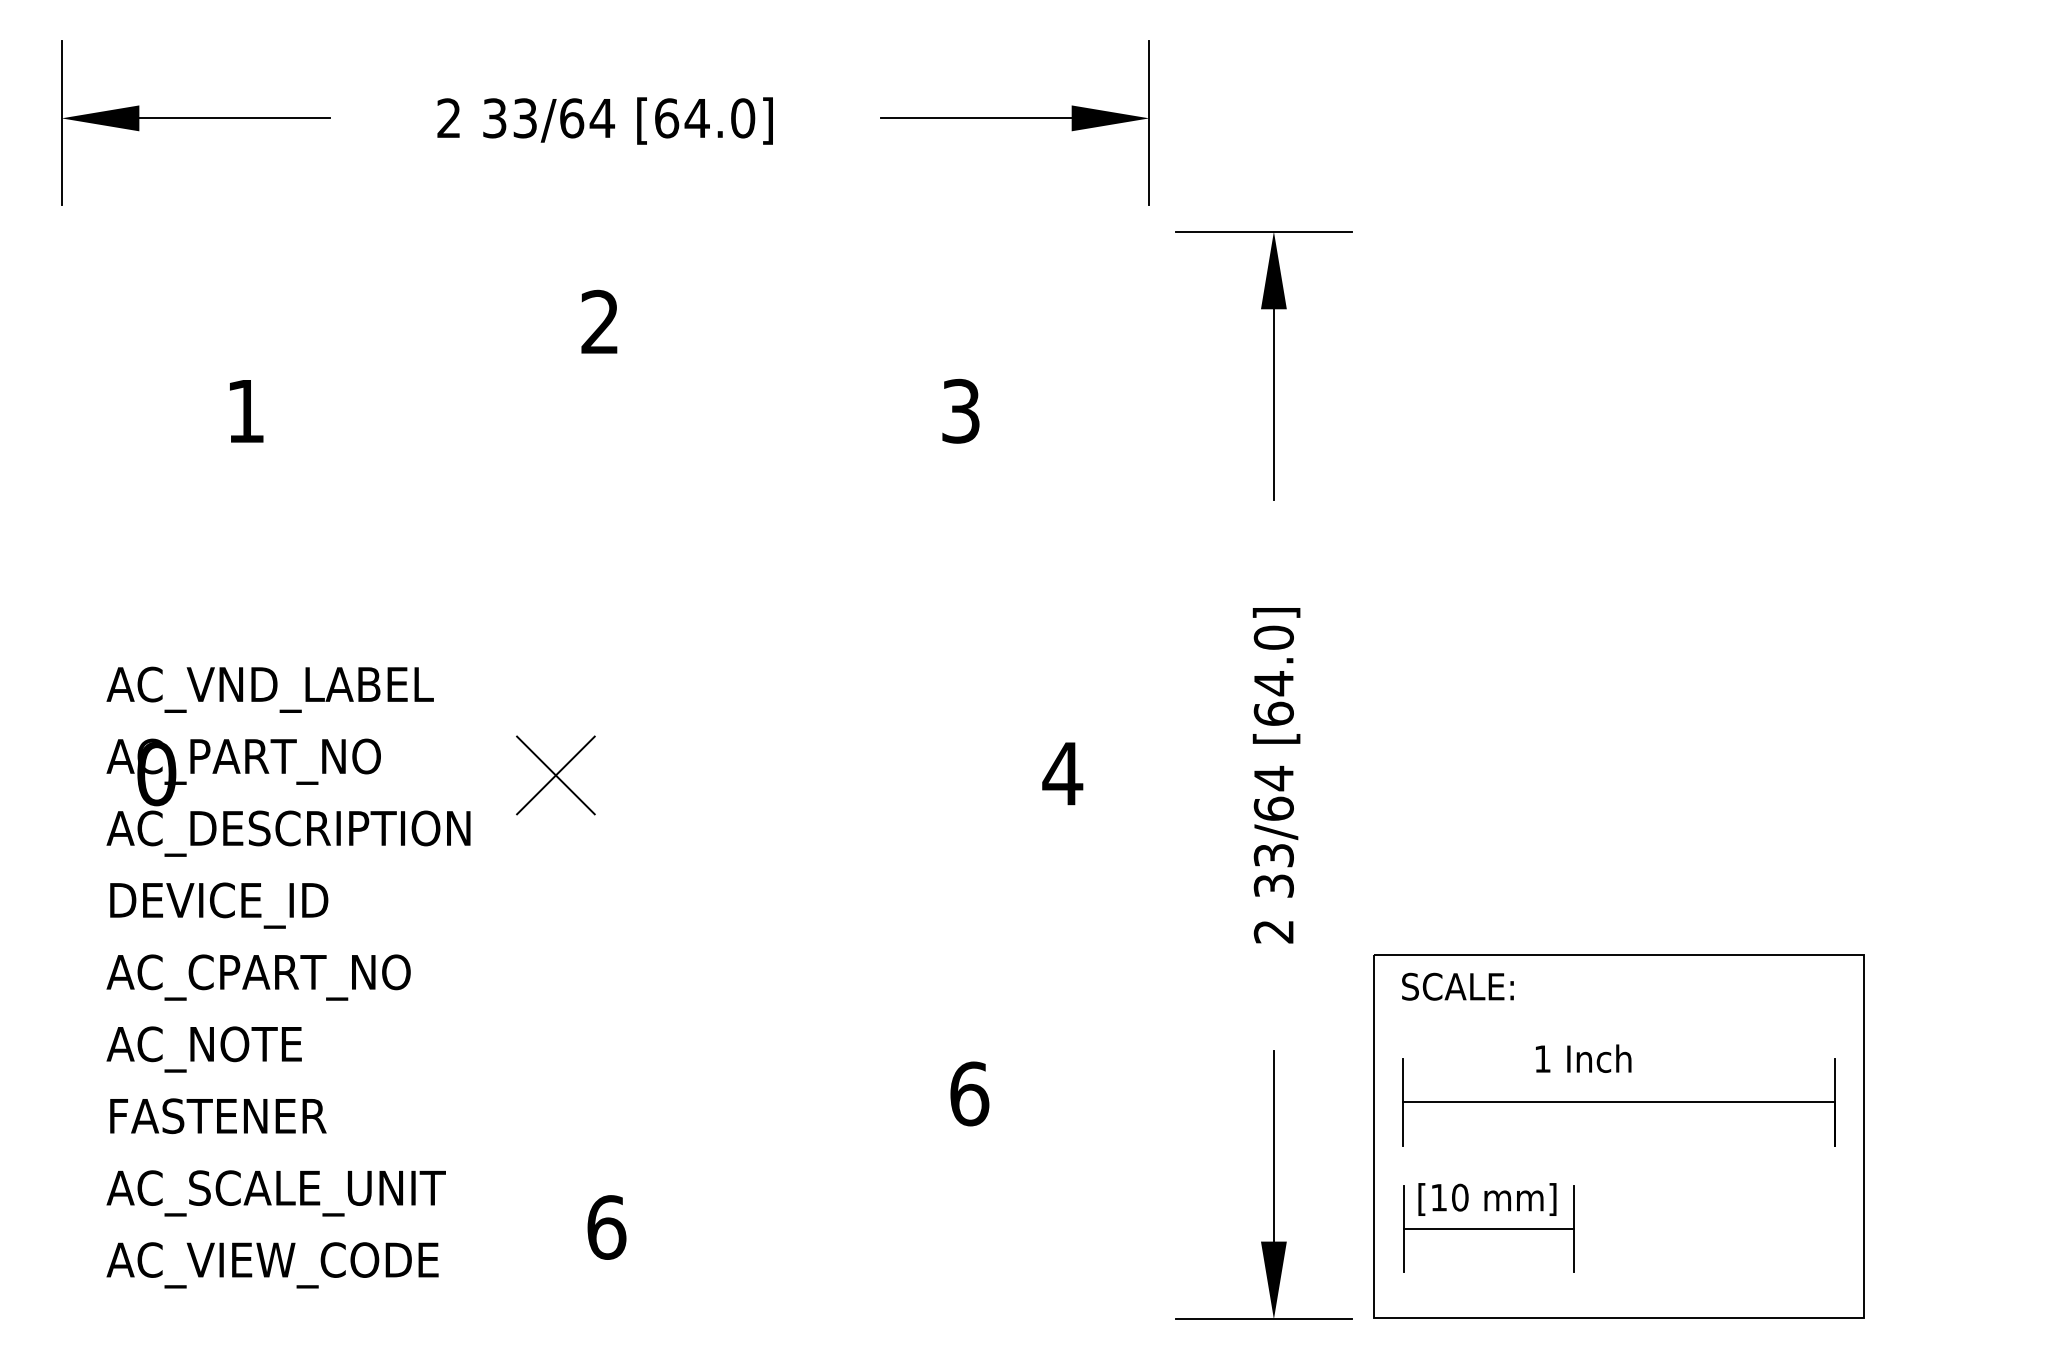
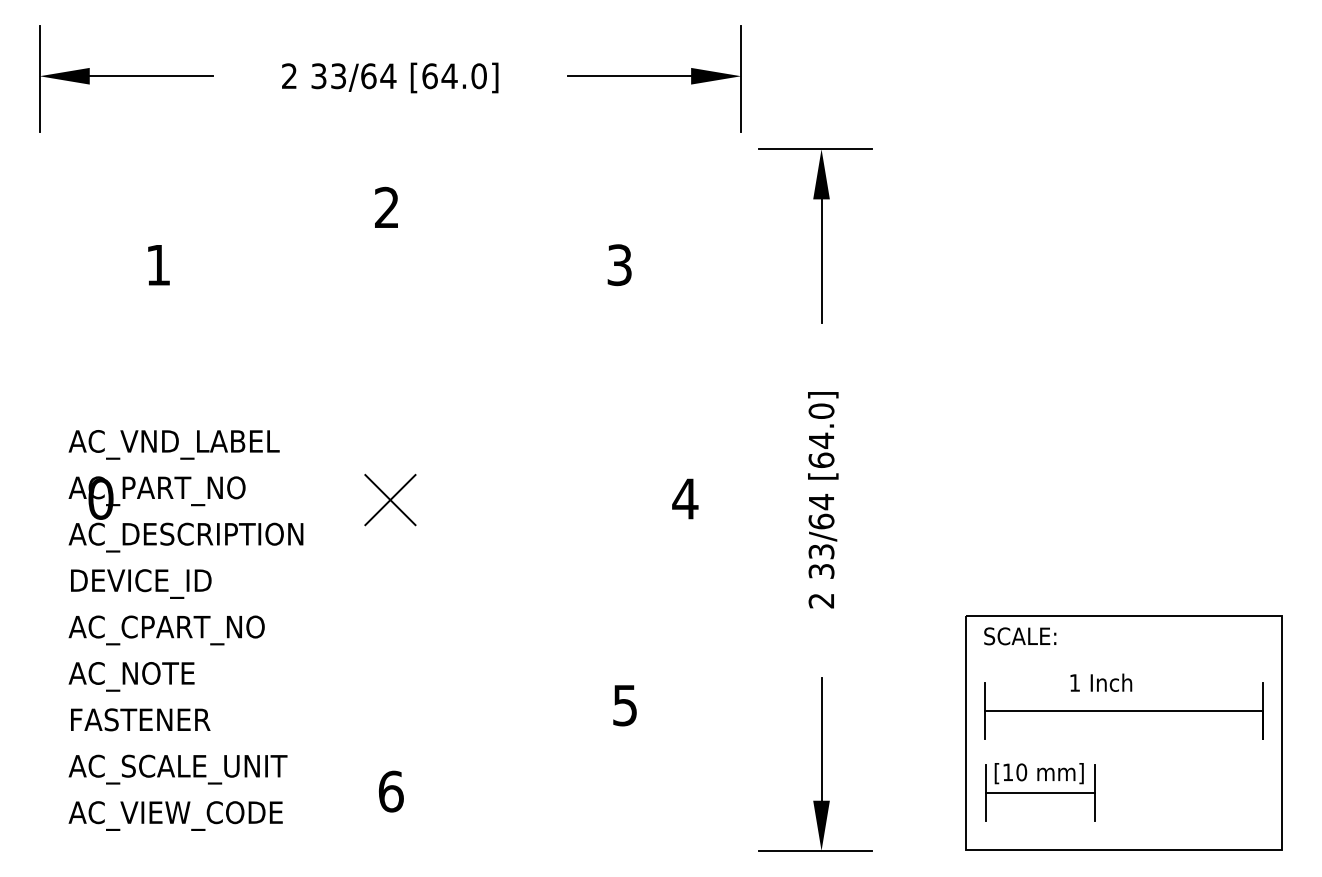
part: (556, 774) -> (390, 499), moved
text: (969, 1093) -> (625, 705), 6 -> 5
part: (1618, 1135) -> (1123, 732), moved

